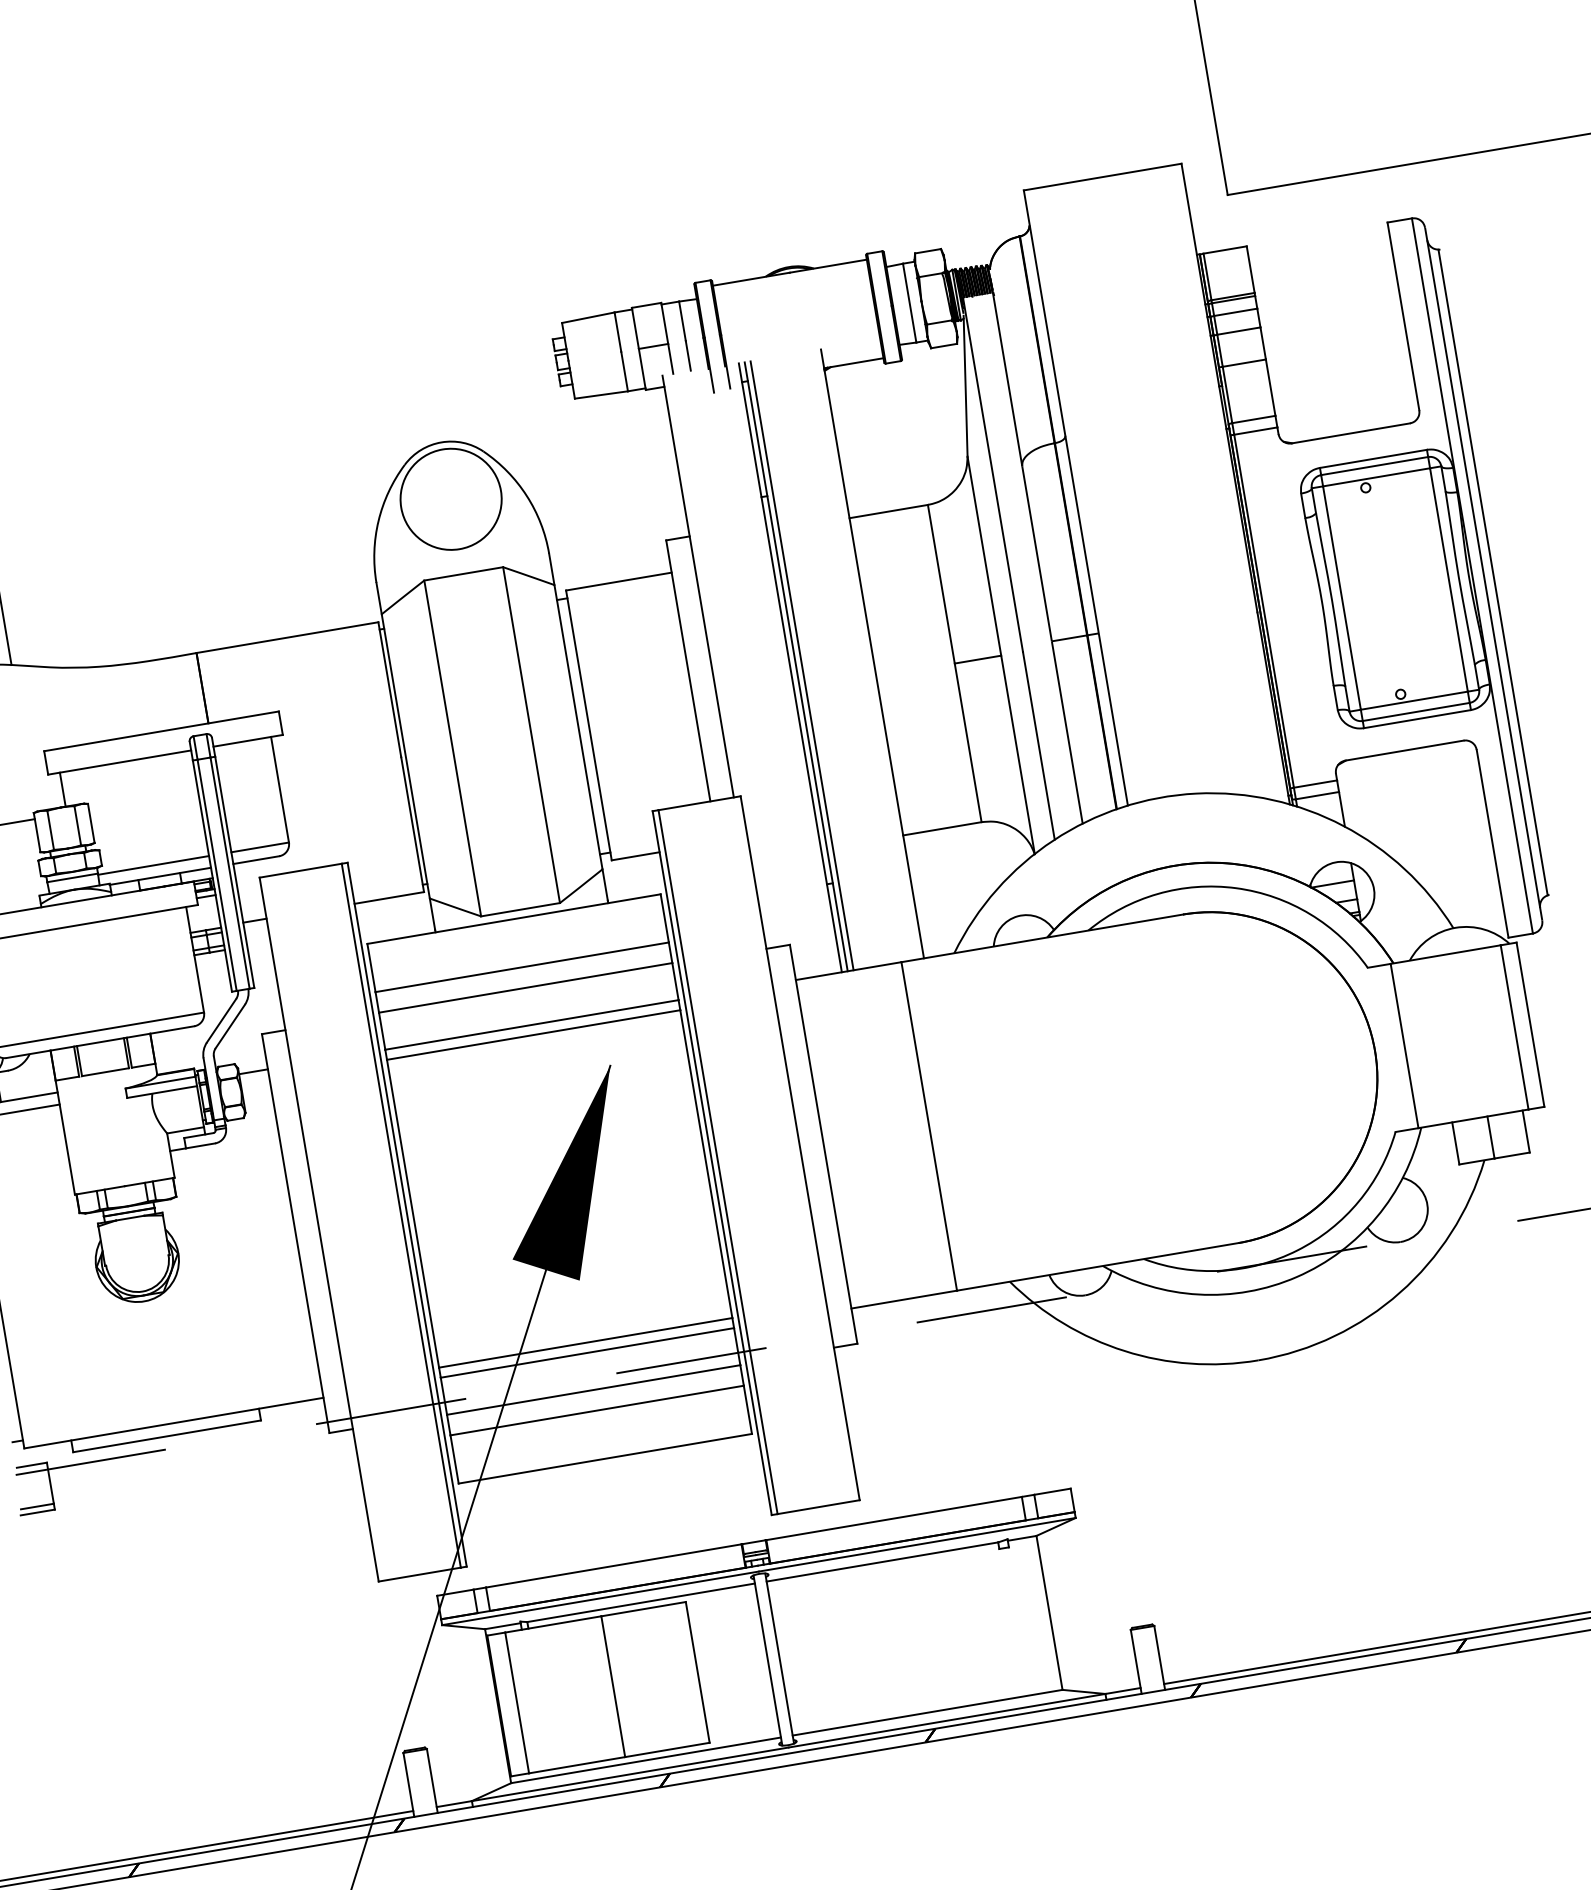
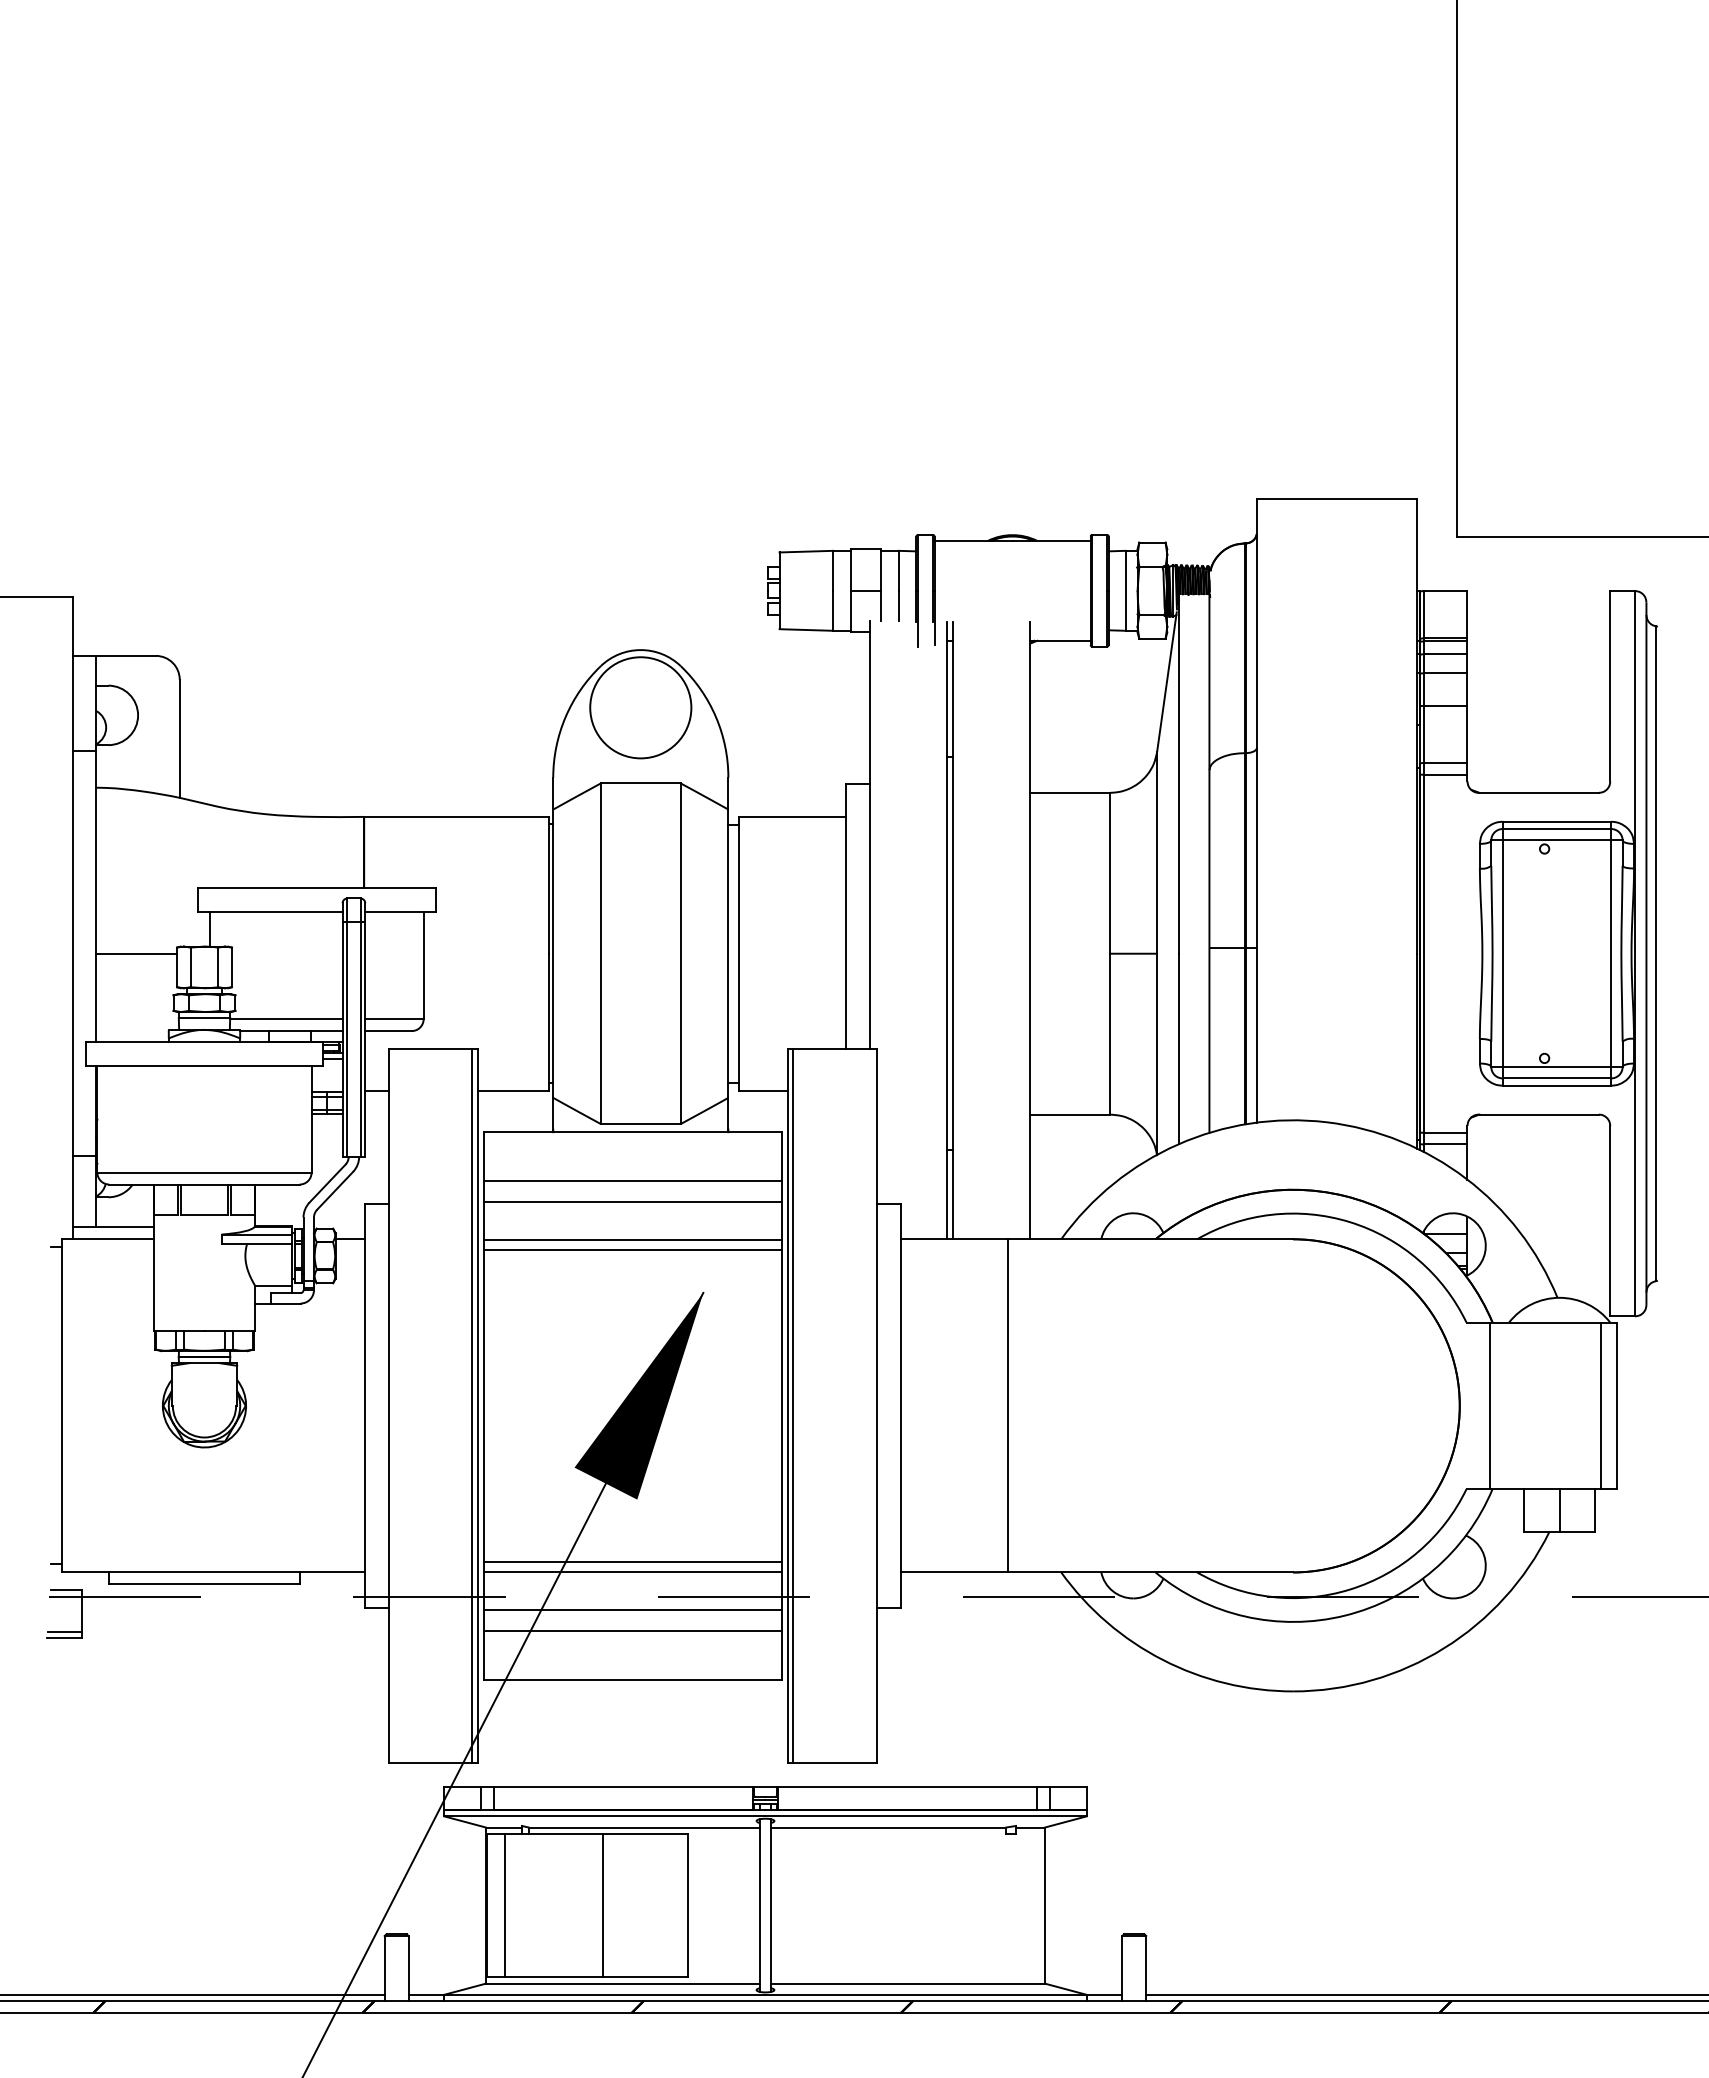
line: (802, 665) -> (959, 930), removed

